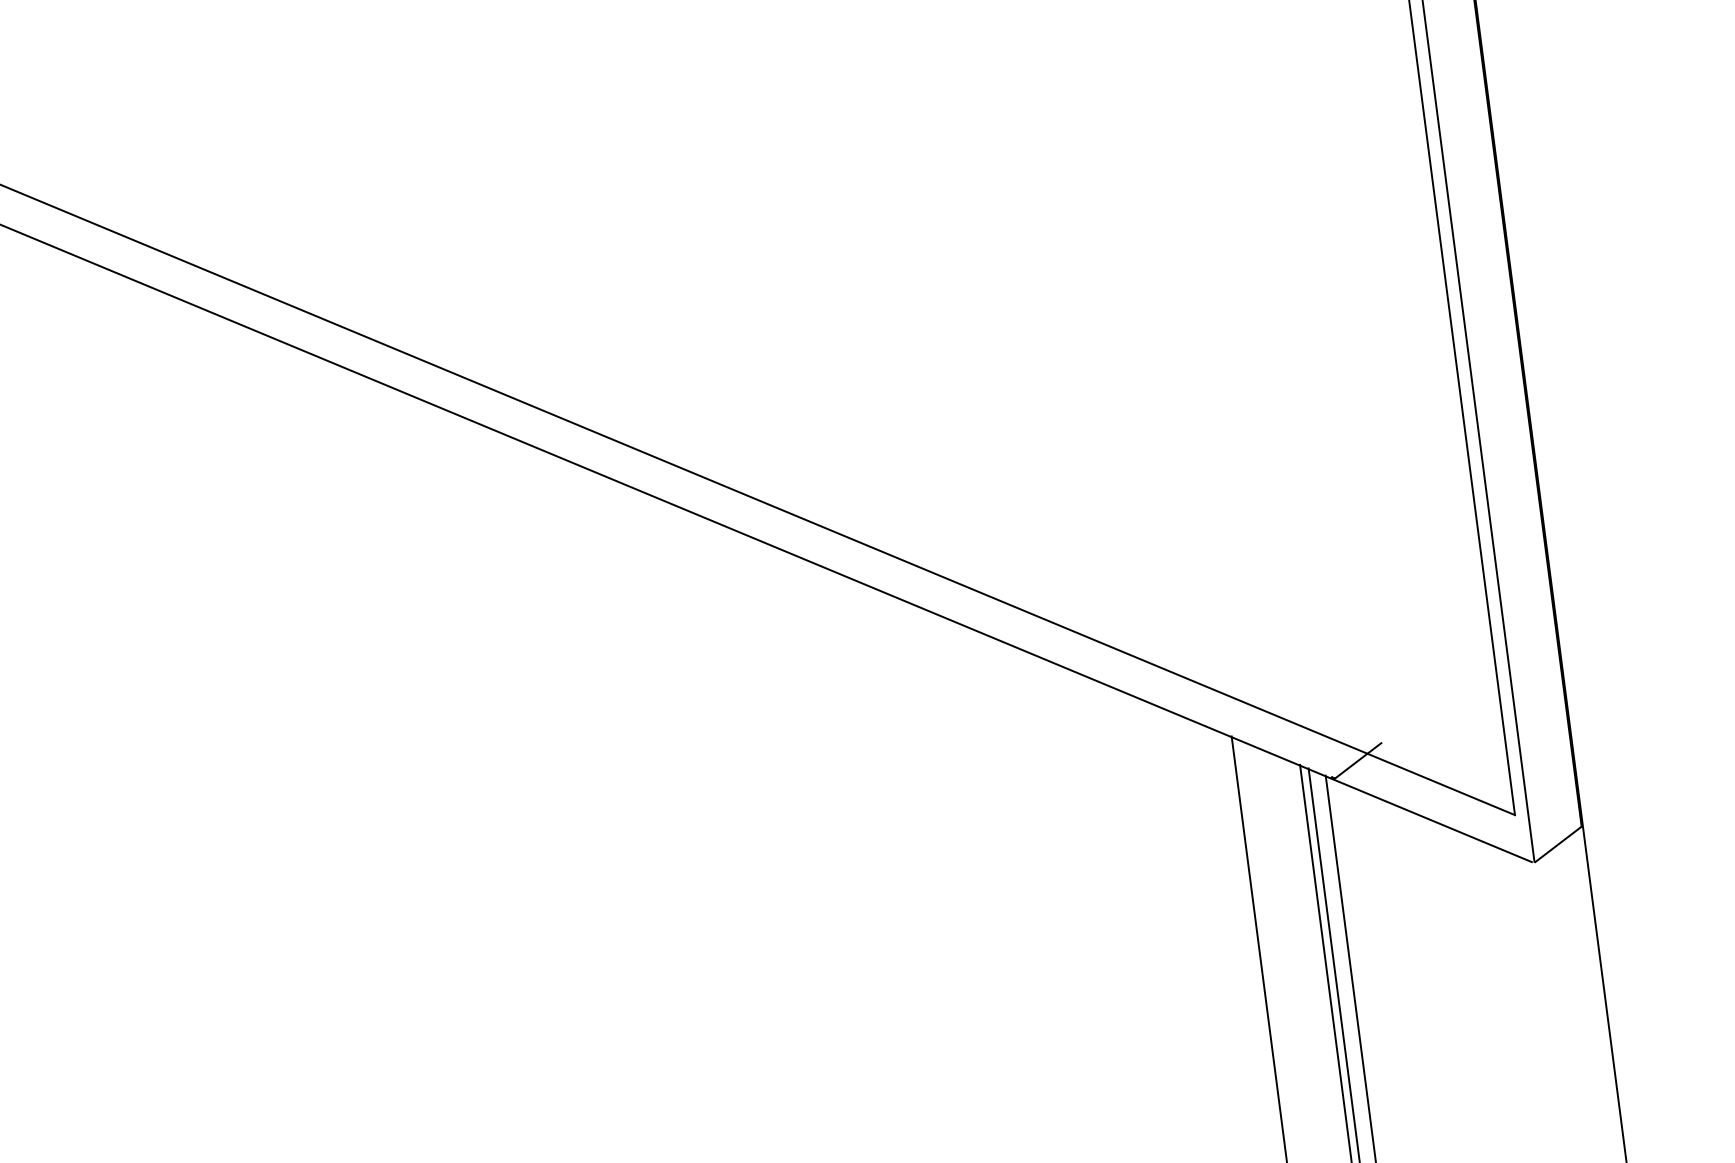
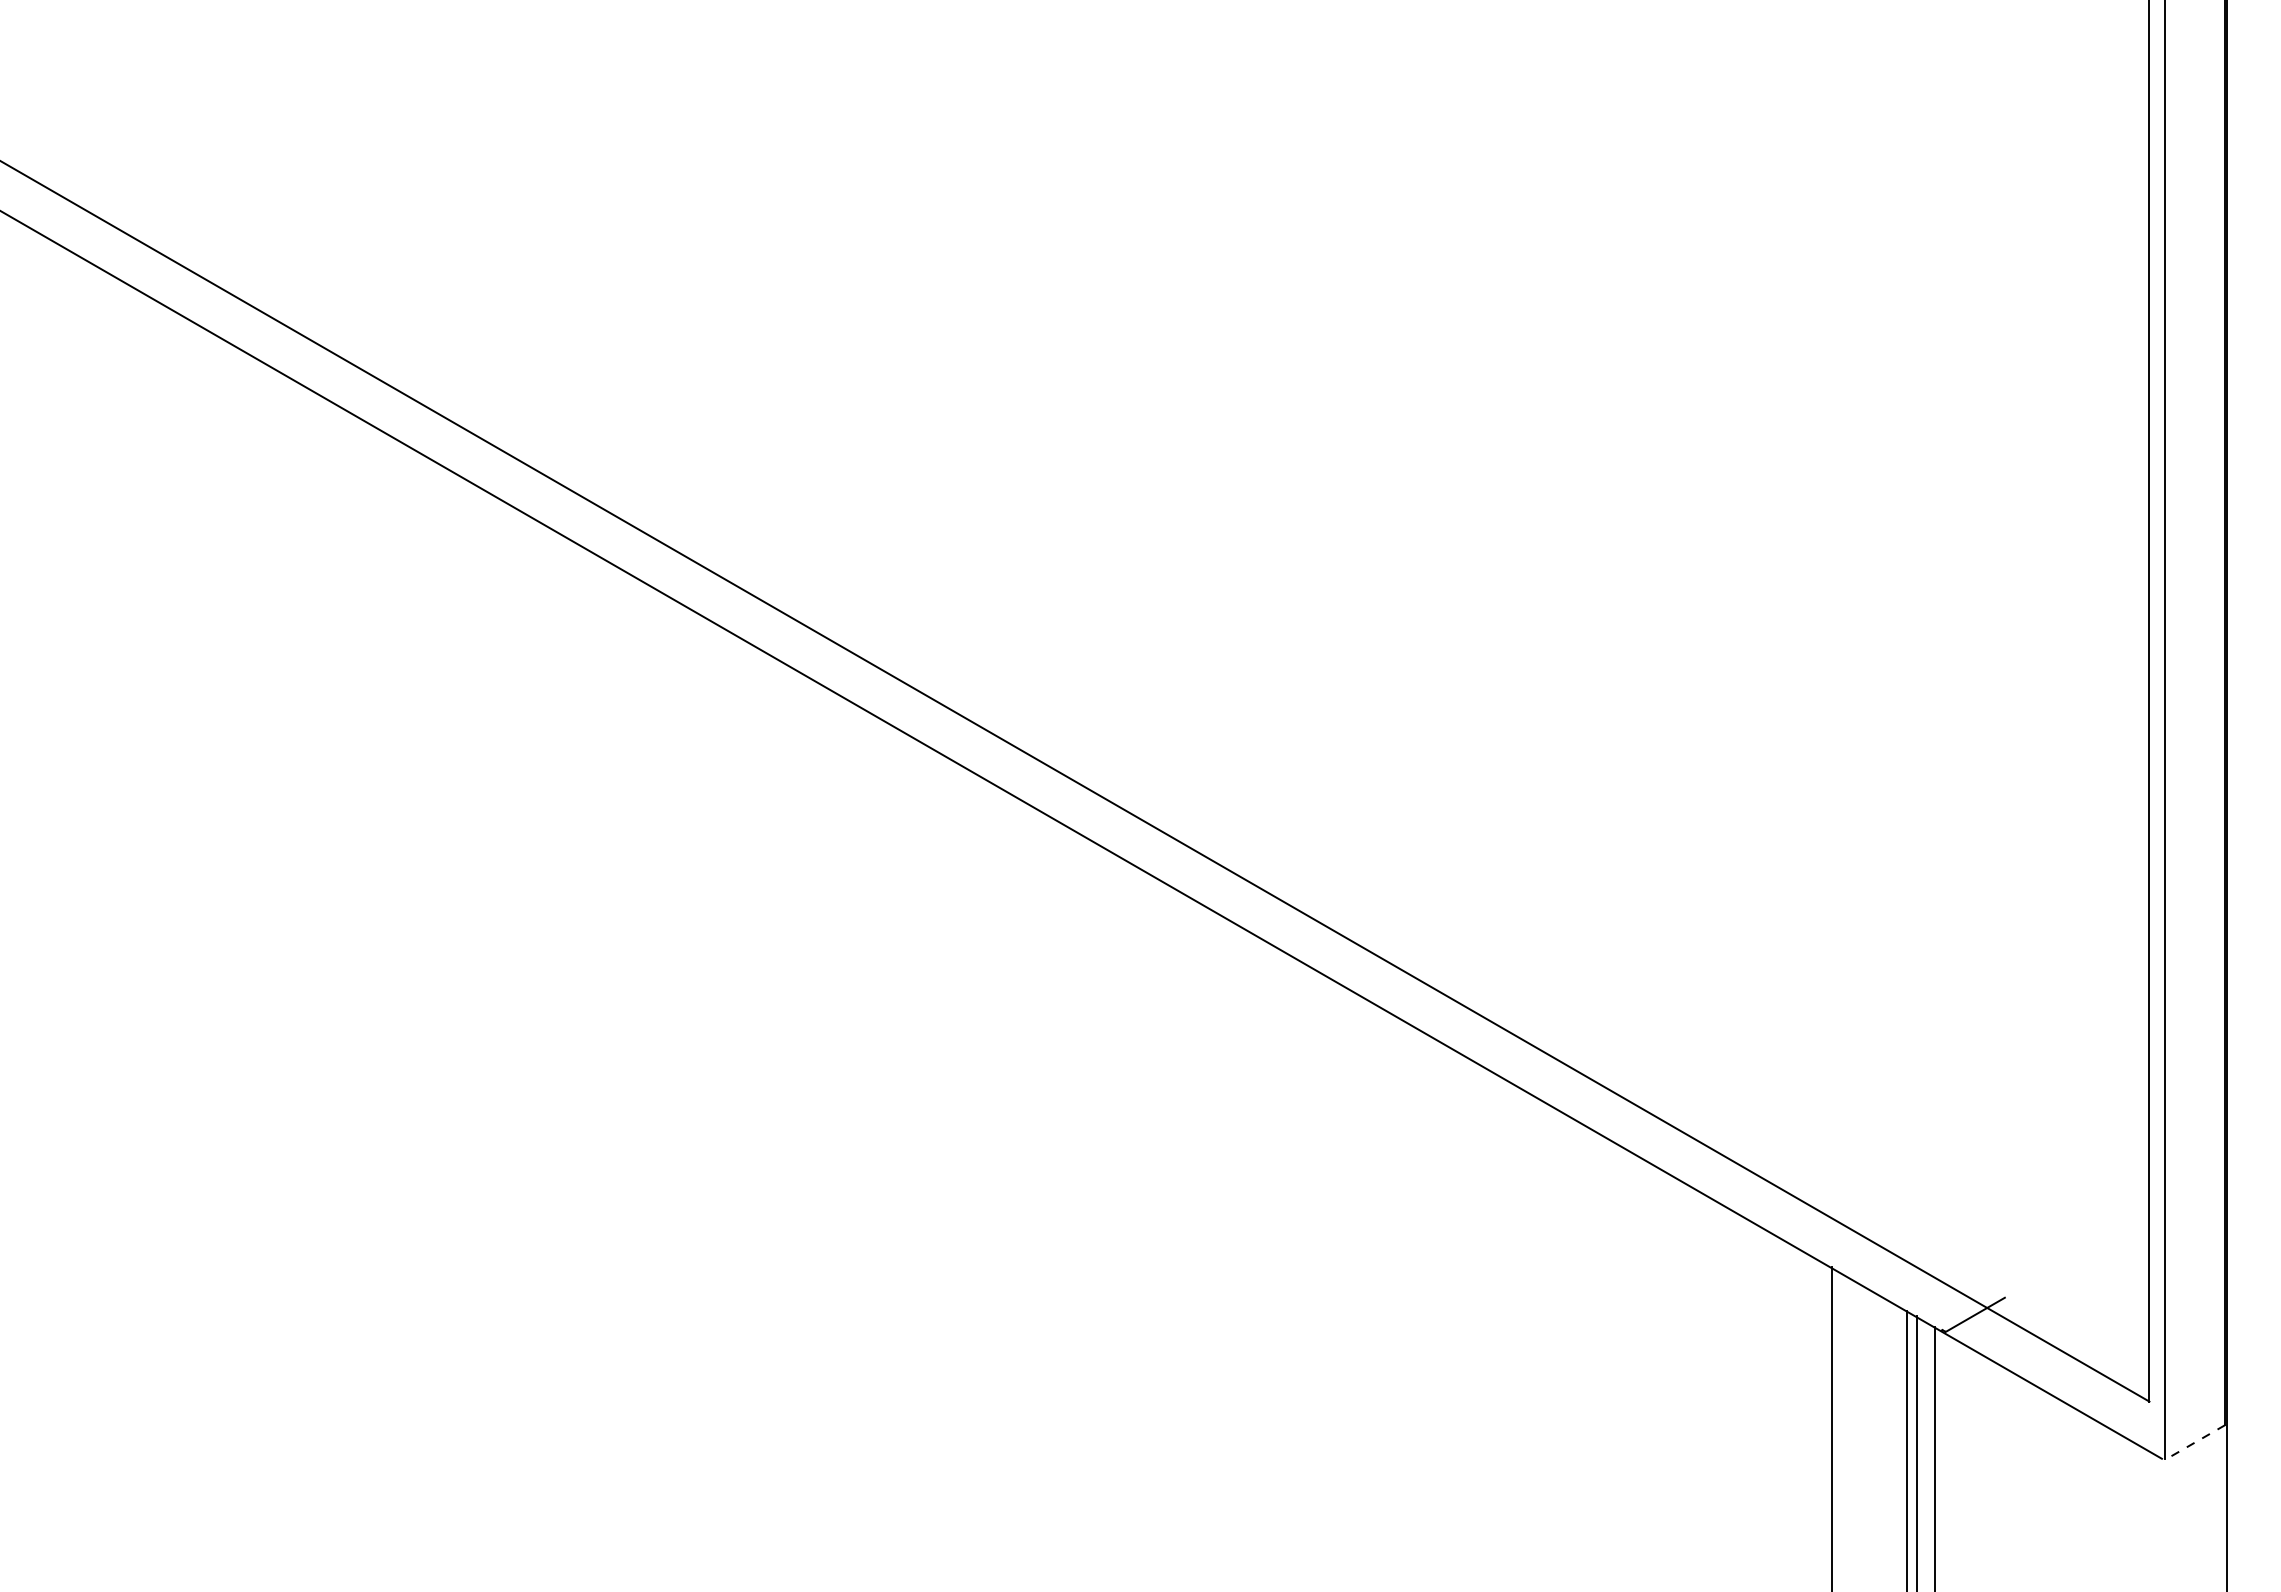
line: (1558, 844) -> (2195, 1442), solid -> dashed

